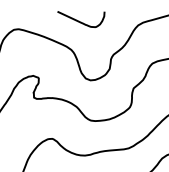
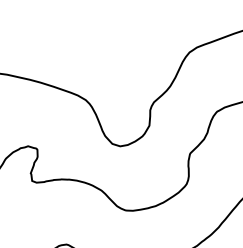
curve: (81, 21) -> (98, 53), removed

